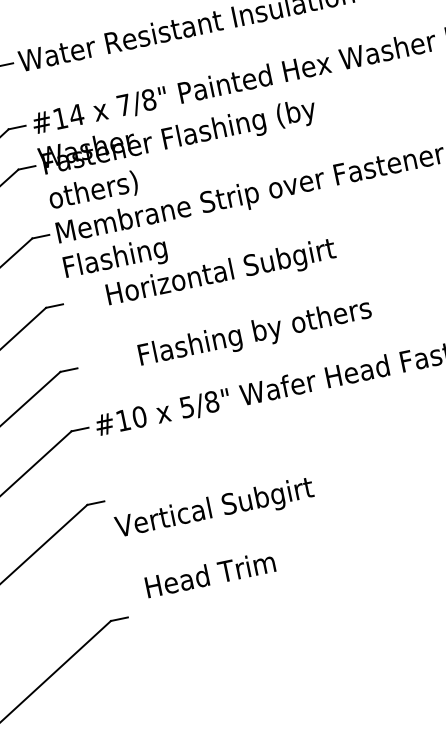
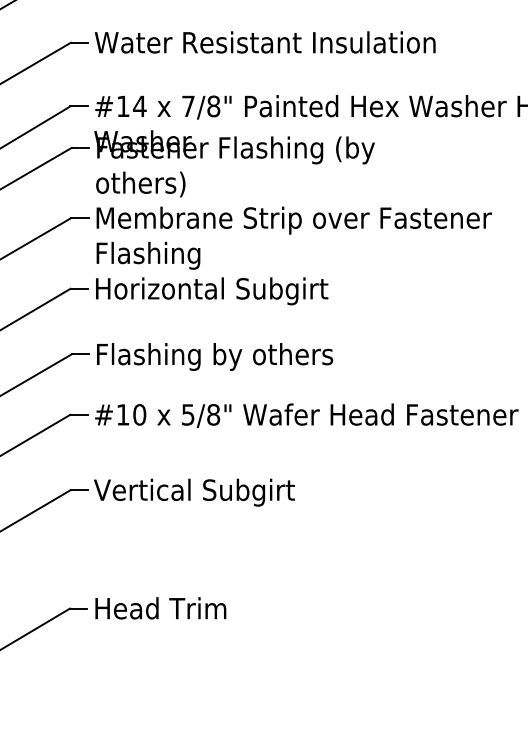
text: (221, 273) -> (212, 291), moved
text: (255, 333) -> (215, 356), moved
text: (214, 509) -> (194, 492), moved
text: (210, 574) -> (160, 608), moved

